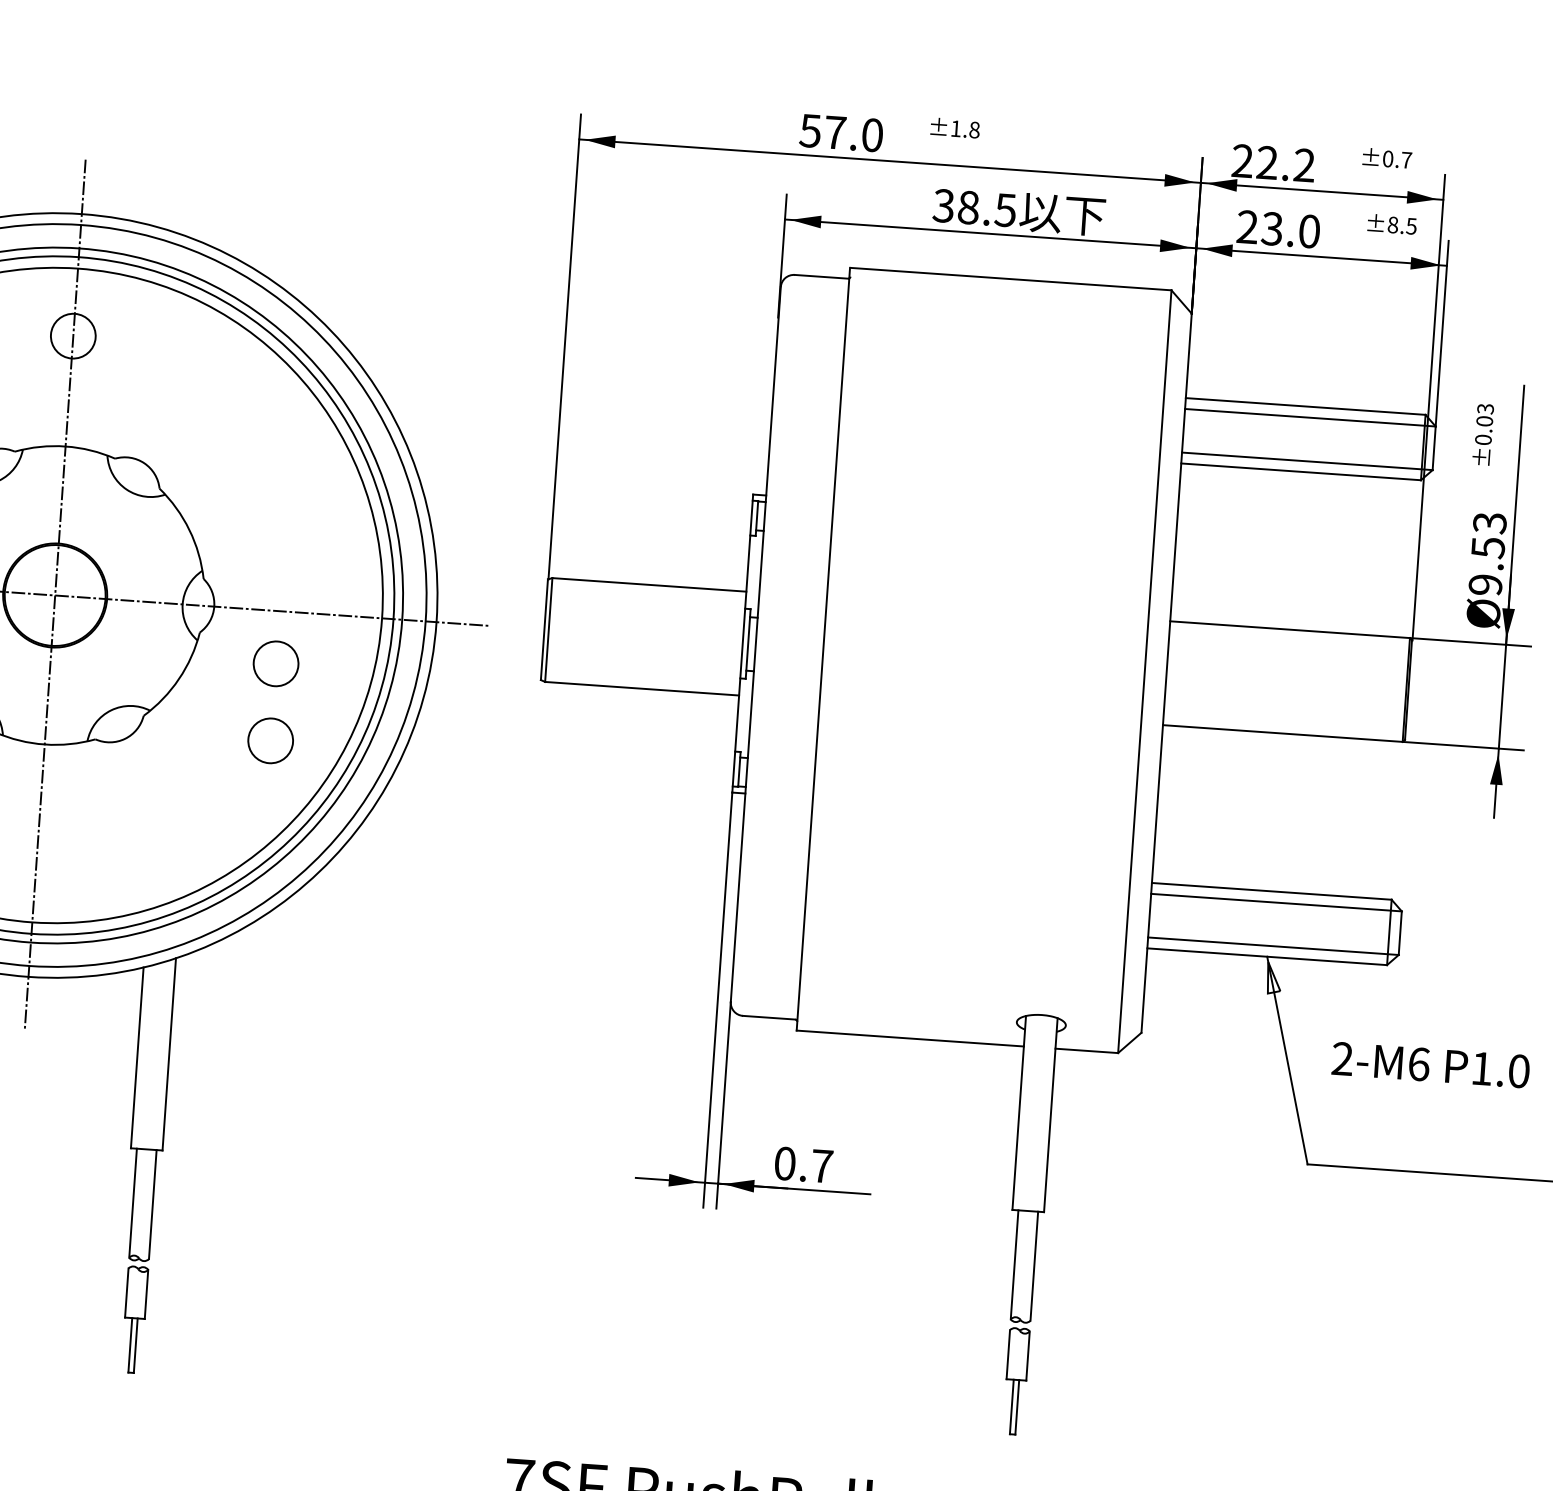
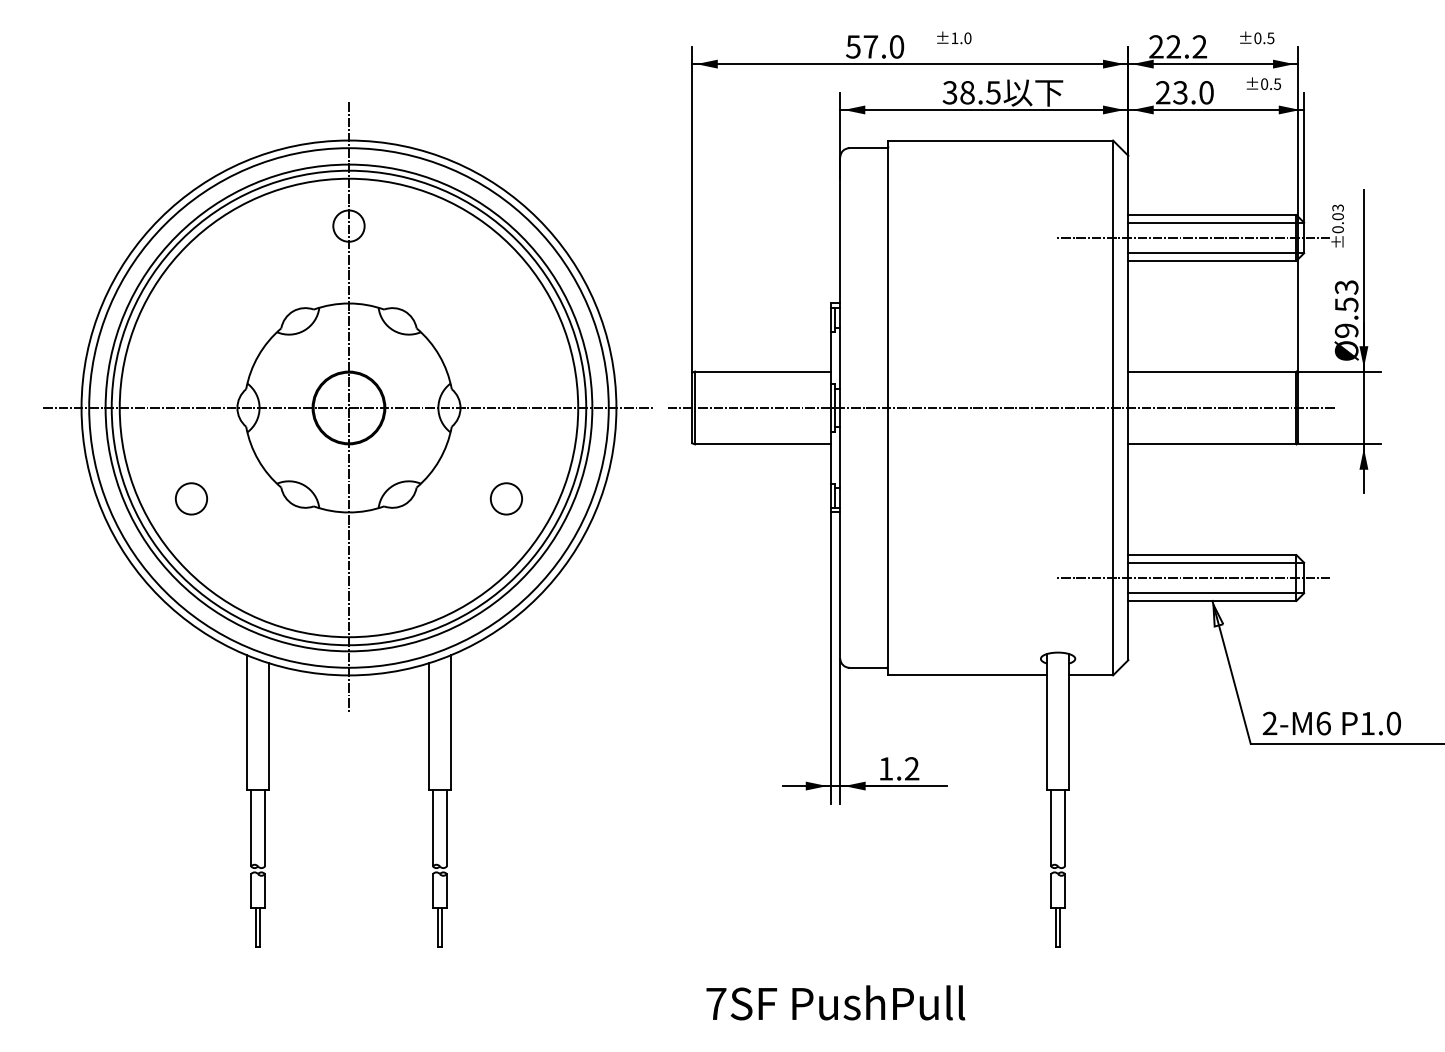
text: (974, 130) -> (967, 38), ±1.8 -> ±1.0
text: (1406, 160) -> (1270, 38), ±0.7 -> ±0.5
text: (1393, 224) -> (1264, 83), ±8.5 -> ±0.5
line: (1275, 436) -> (1192, 237), added
line: (984, 659) -> (1000, 407), added
circle: (274, 663) -> (505, 444), removed
line: (1241, 922) -> (1192, 578), added
text: (1430, 1064) -> (1331, 723), moved
text: (804, 1164) -> (899, 768), 0.7 -> 1.2

